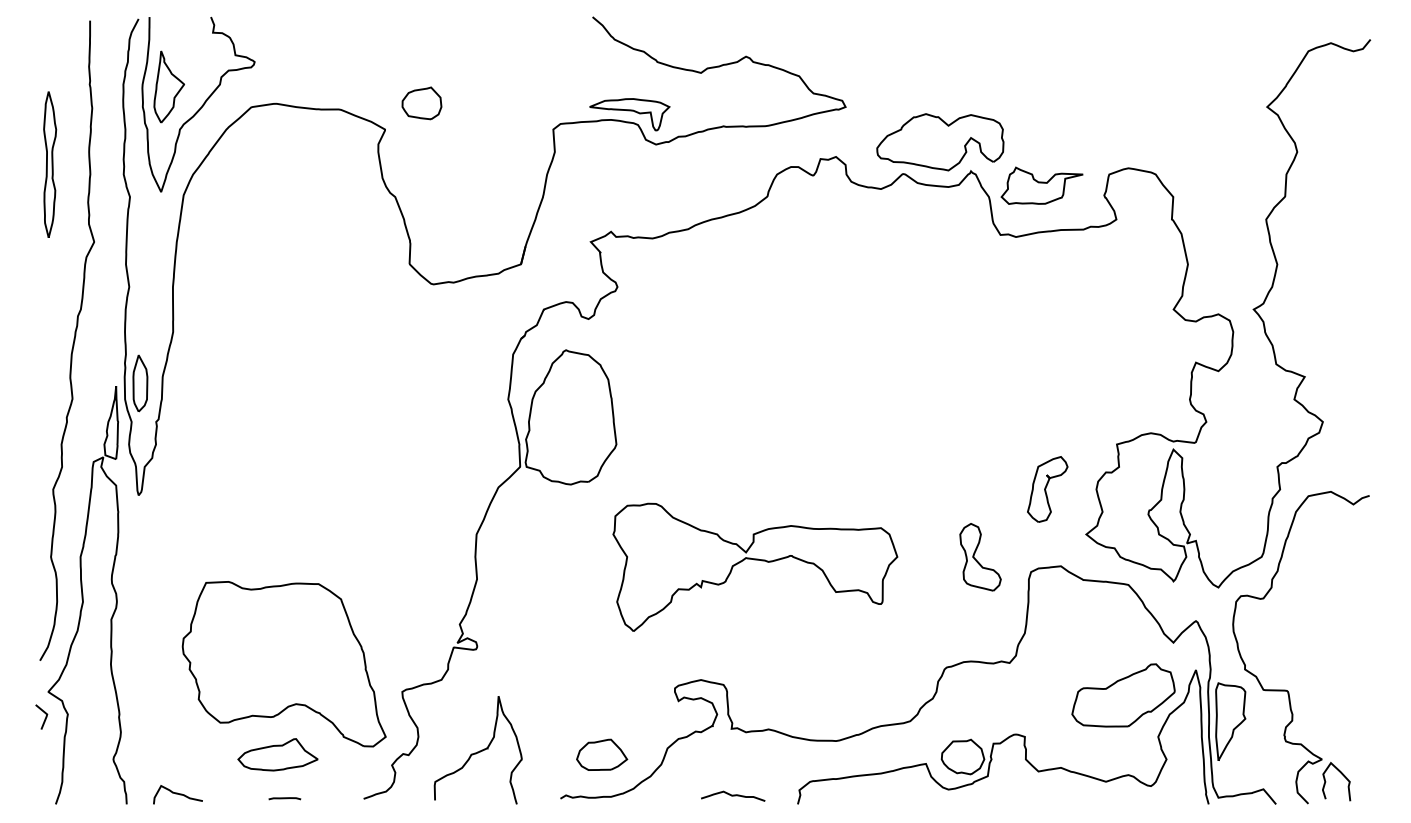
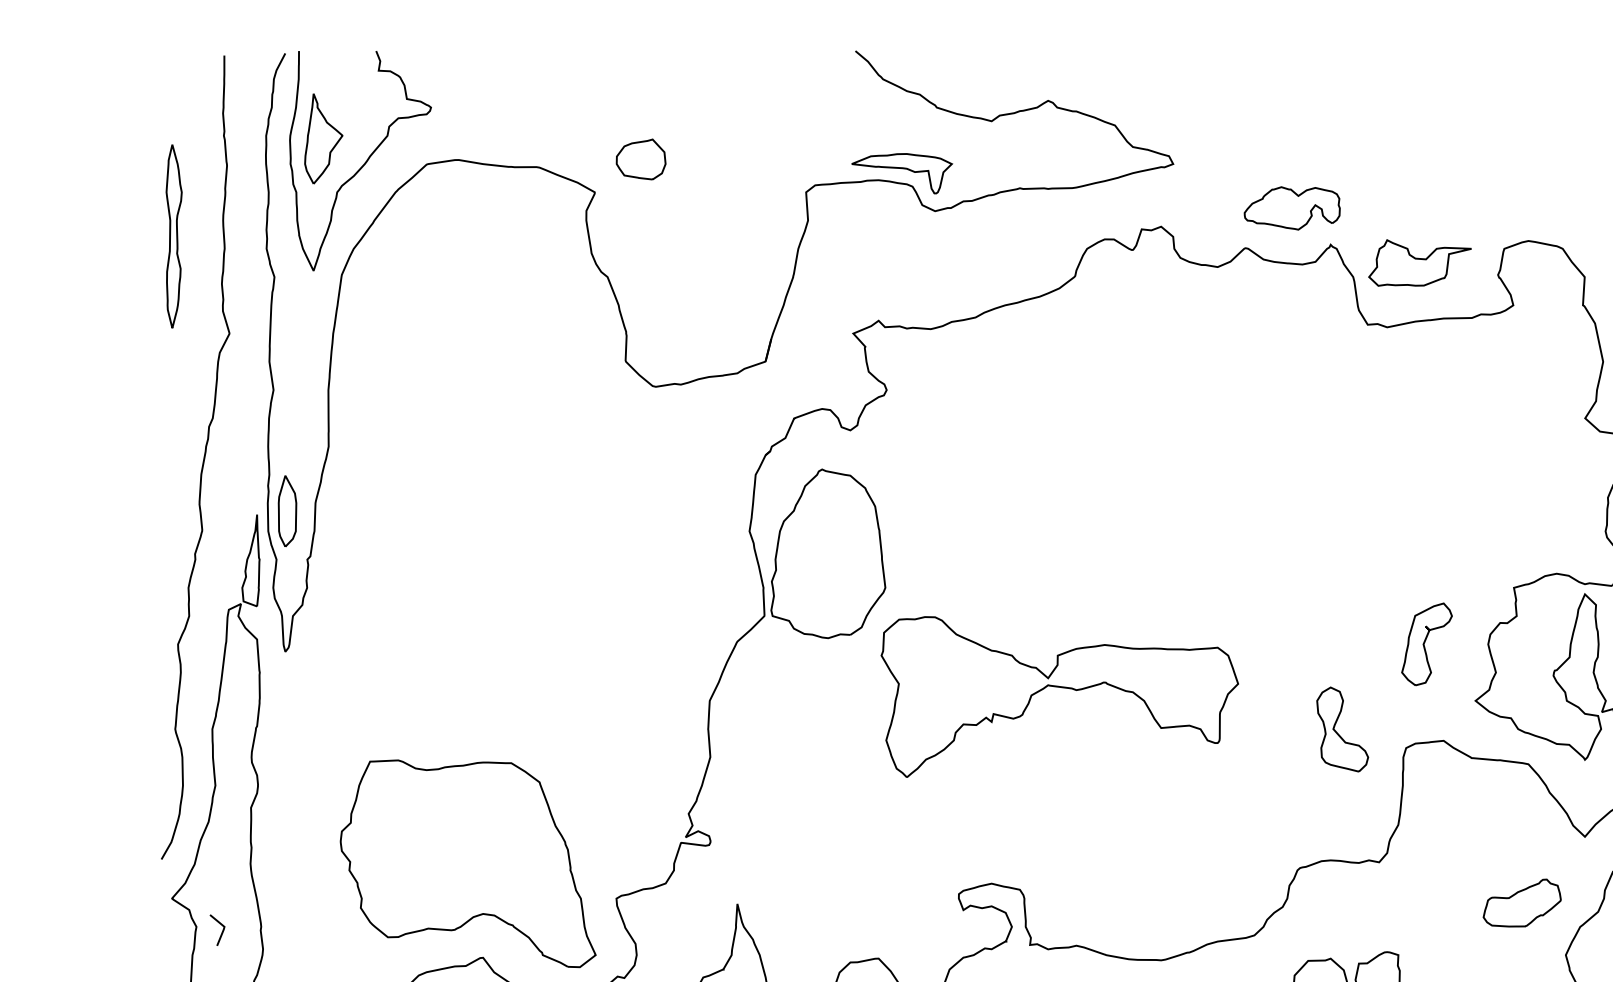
part: (940, 142) -> (1292, 208), size x0.6
part: (755, 566) -> (1060, 695), moved
part: (1123, 695) -> (1522, 903), size x0.6
line: (44, 718) -> (221, 931), moved

